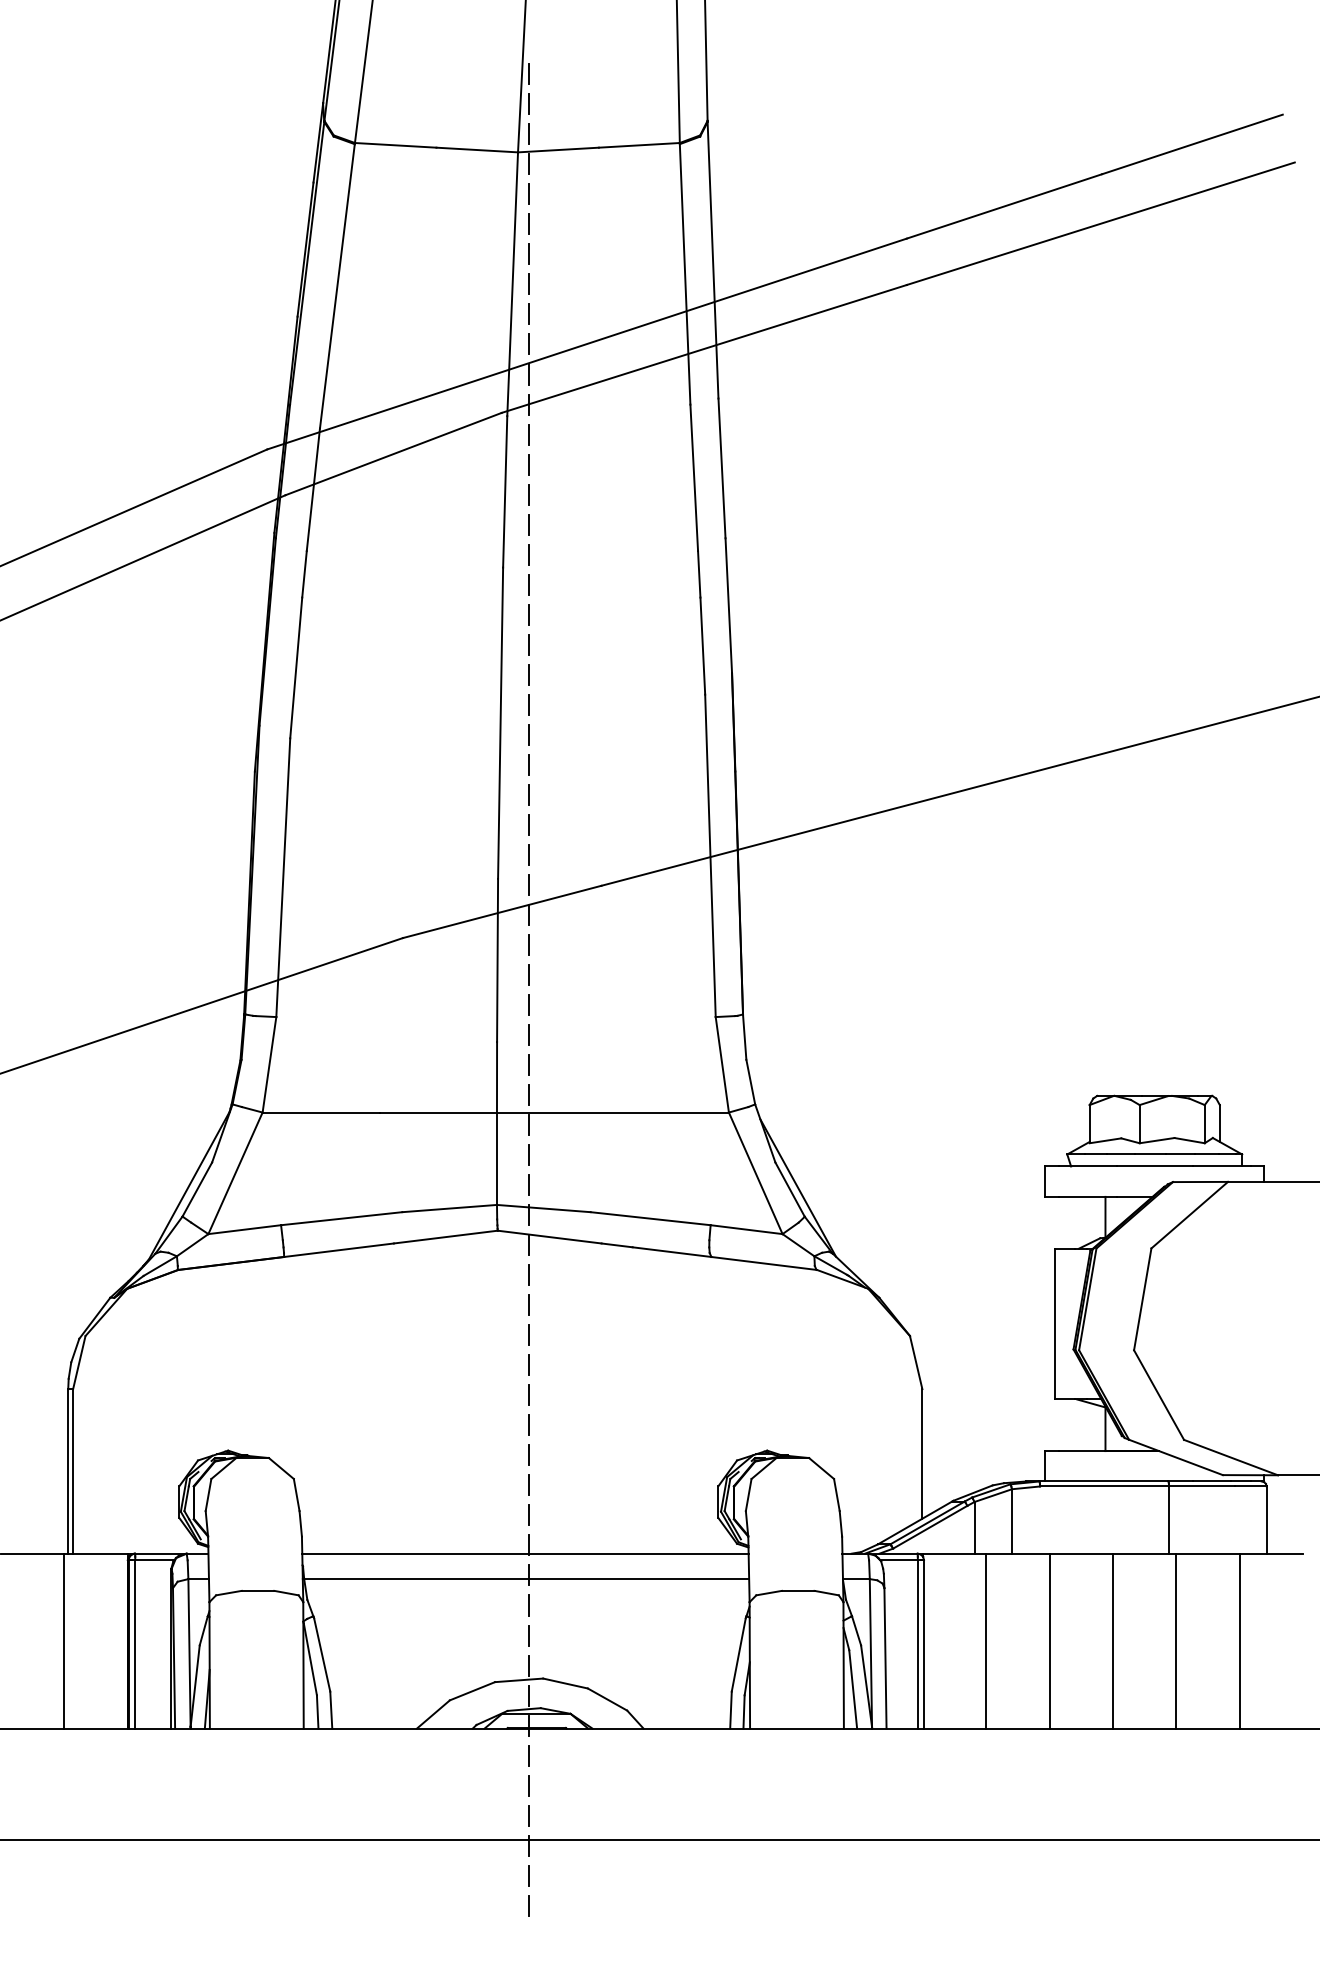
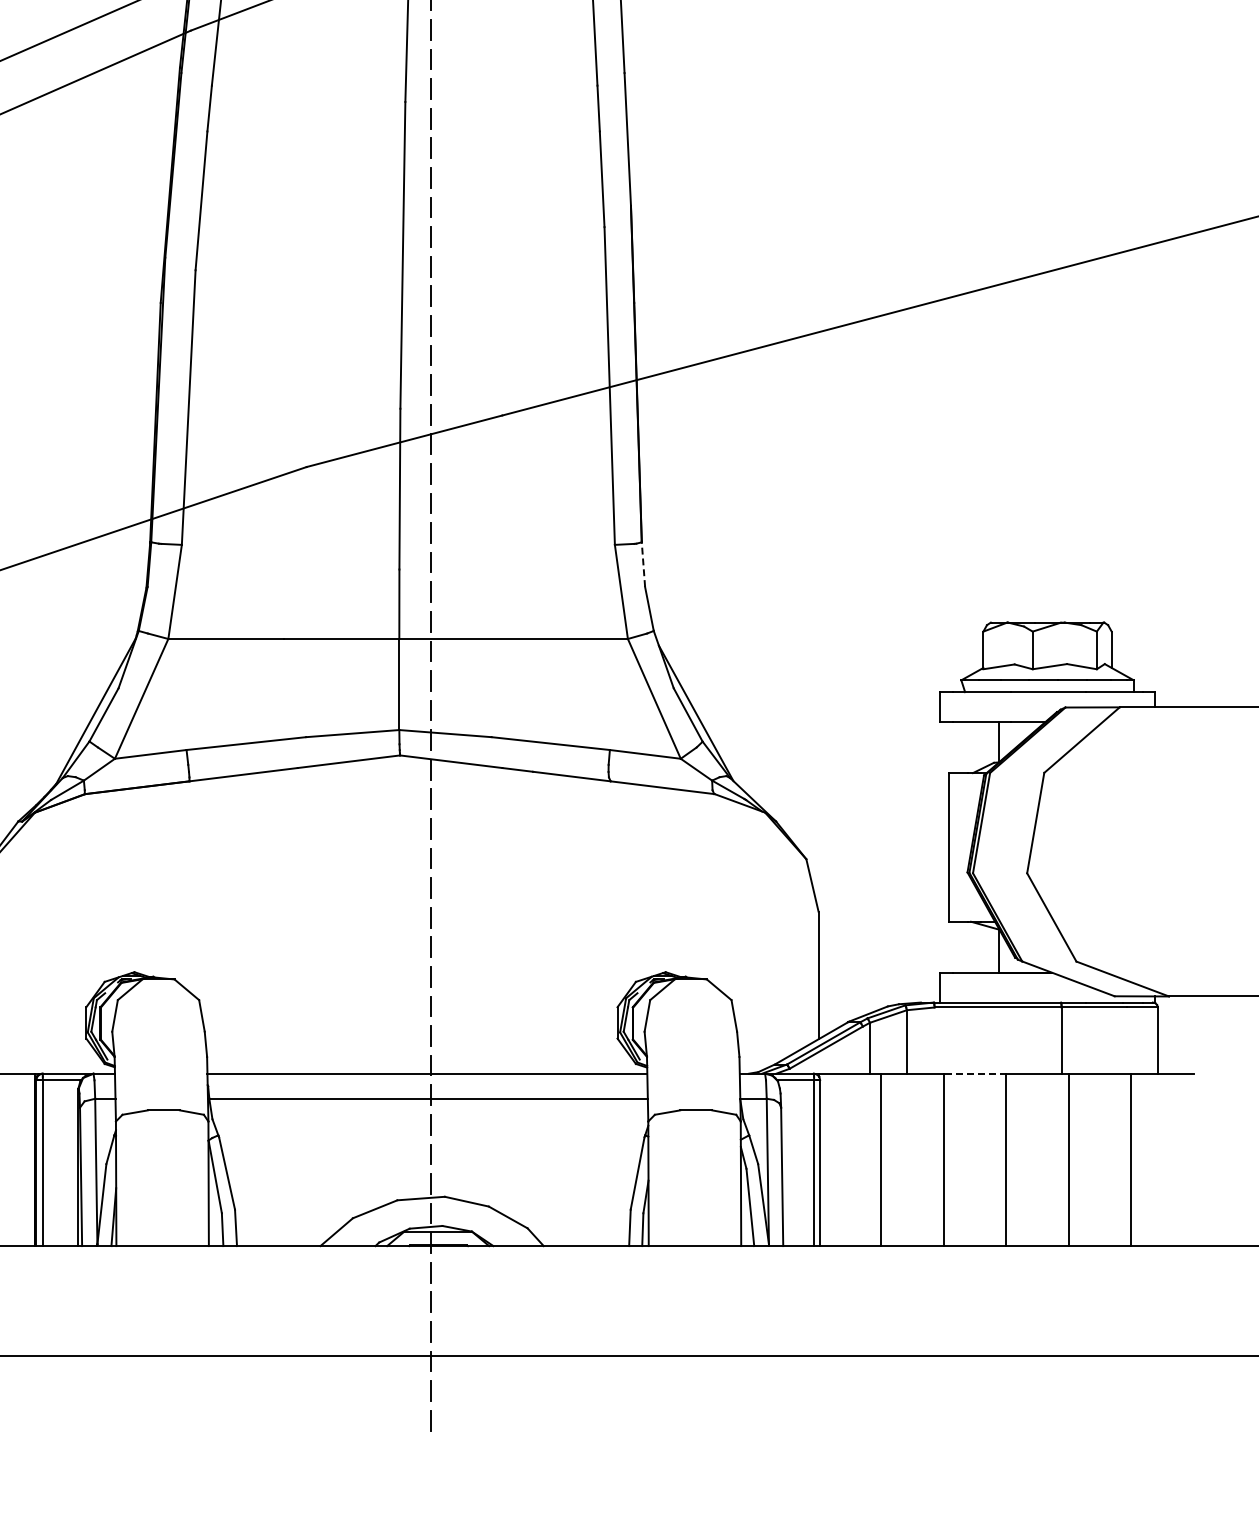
line: (744, 1037) -> (643, 565), solid -> dashed
line: (1081, 1553) -> (975, 1073), solid -> dashed

